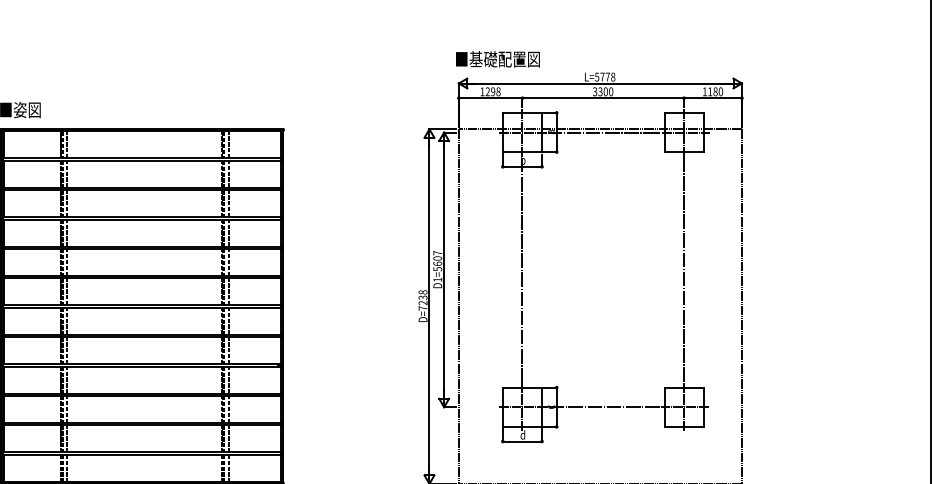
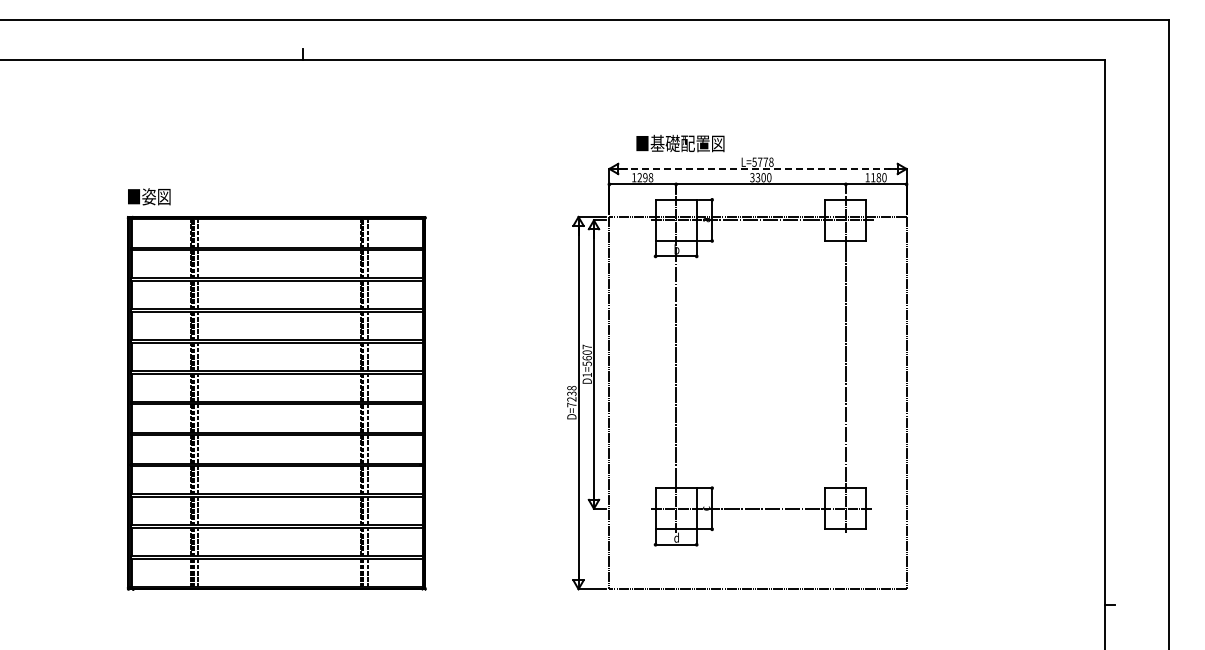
text: (498, 59) -> (680, 143), moved
line: (600, 83) -> (758, 168), solid -> dashed

